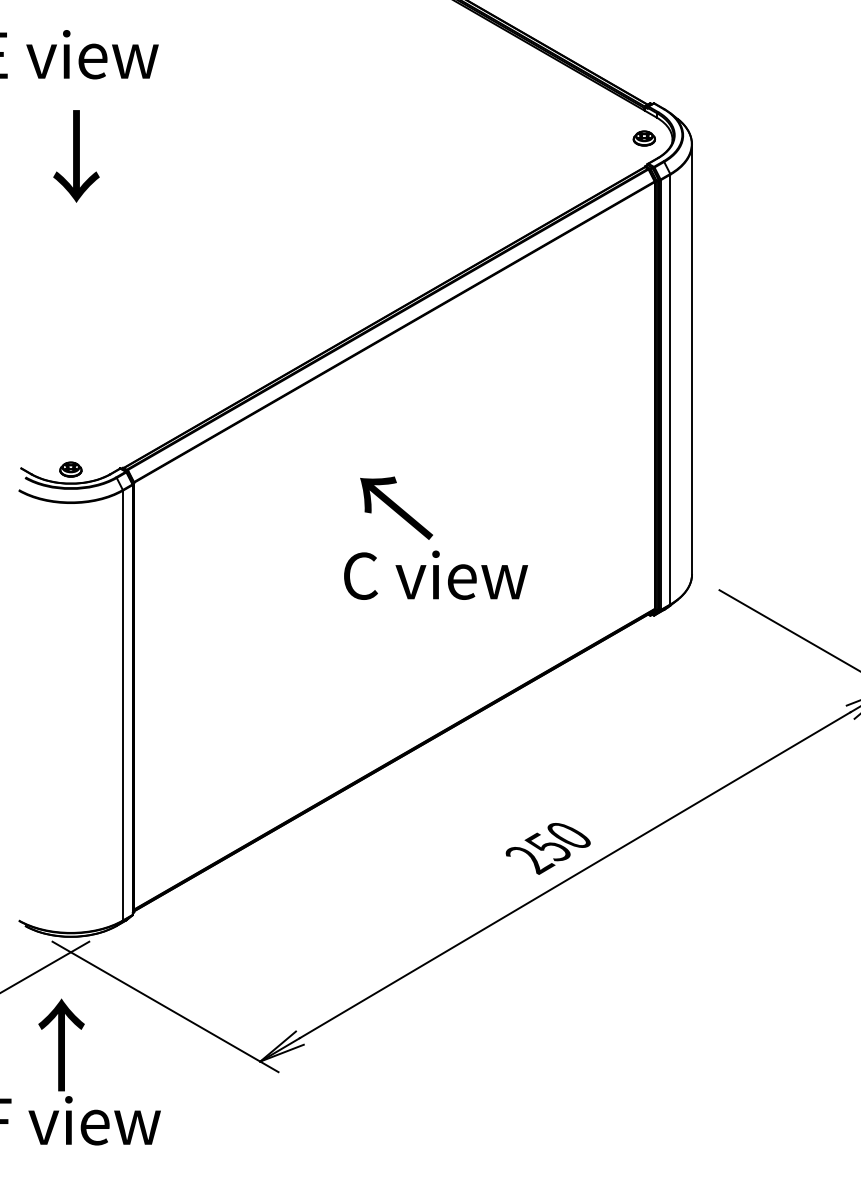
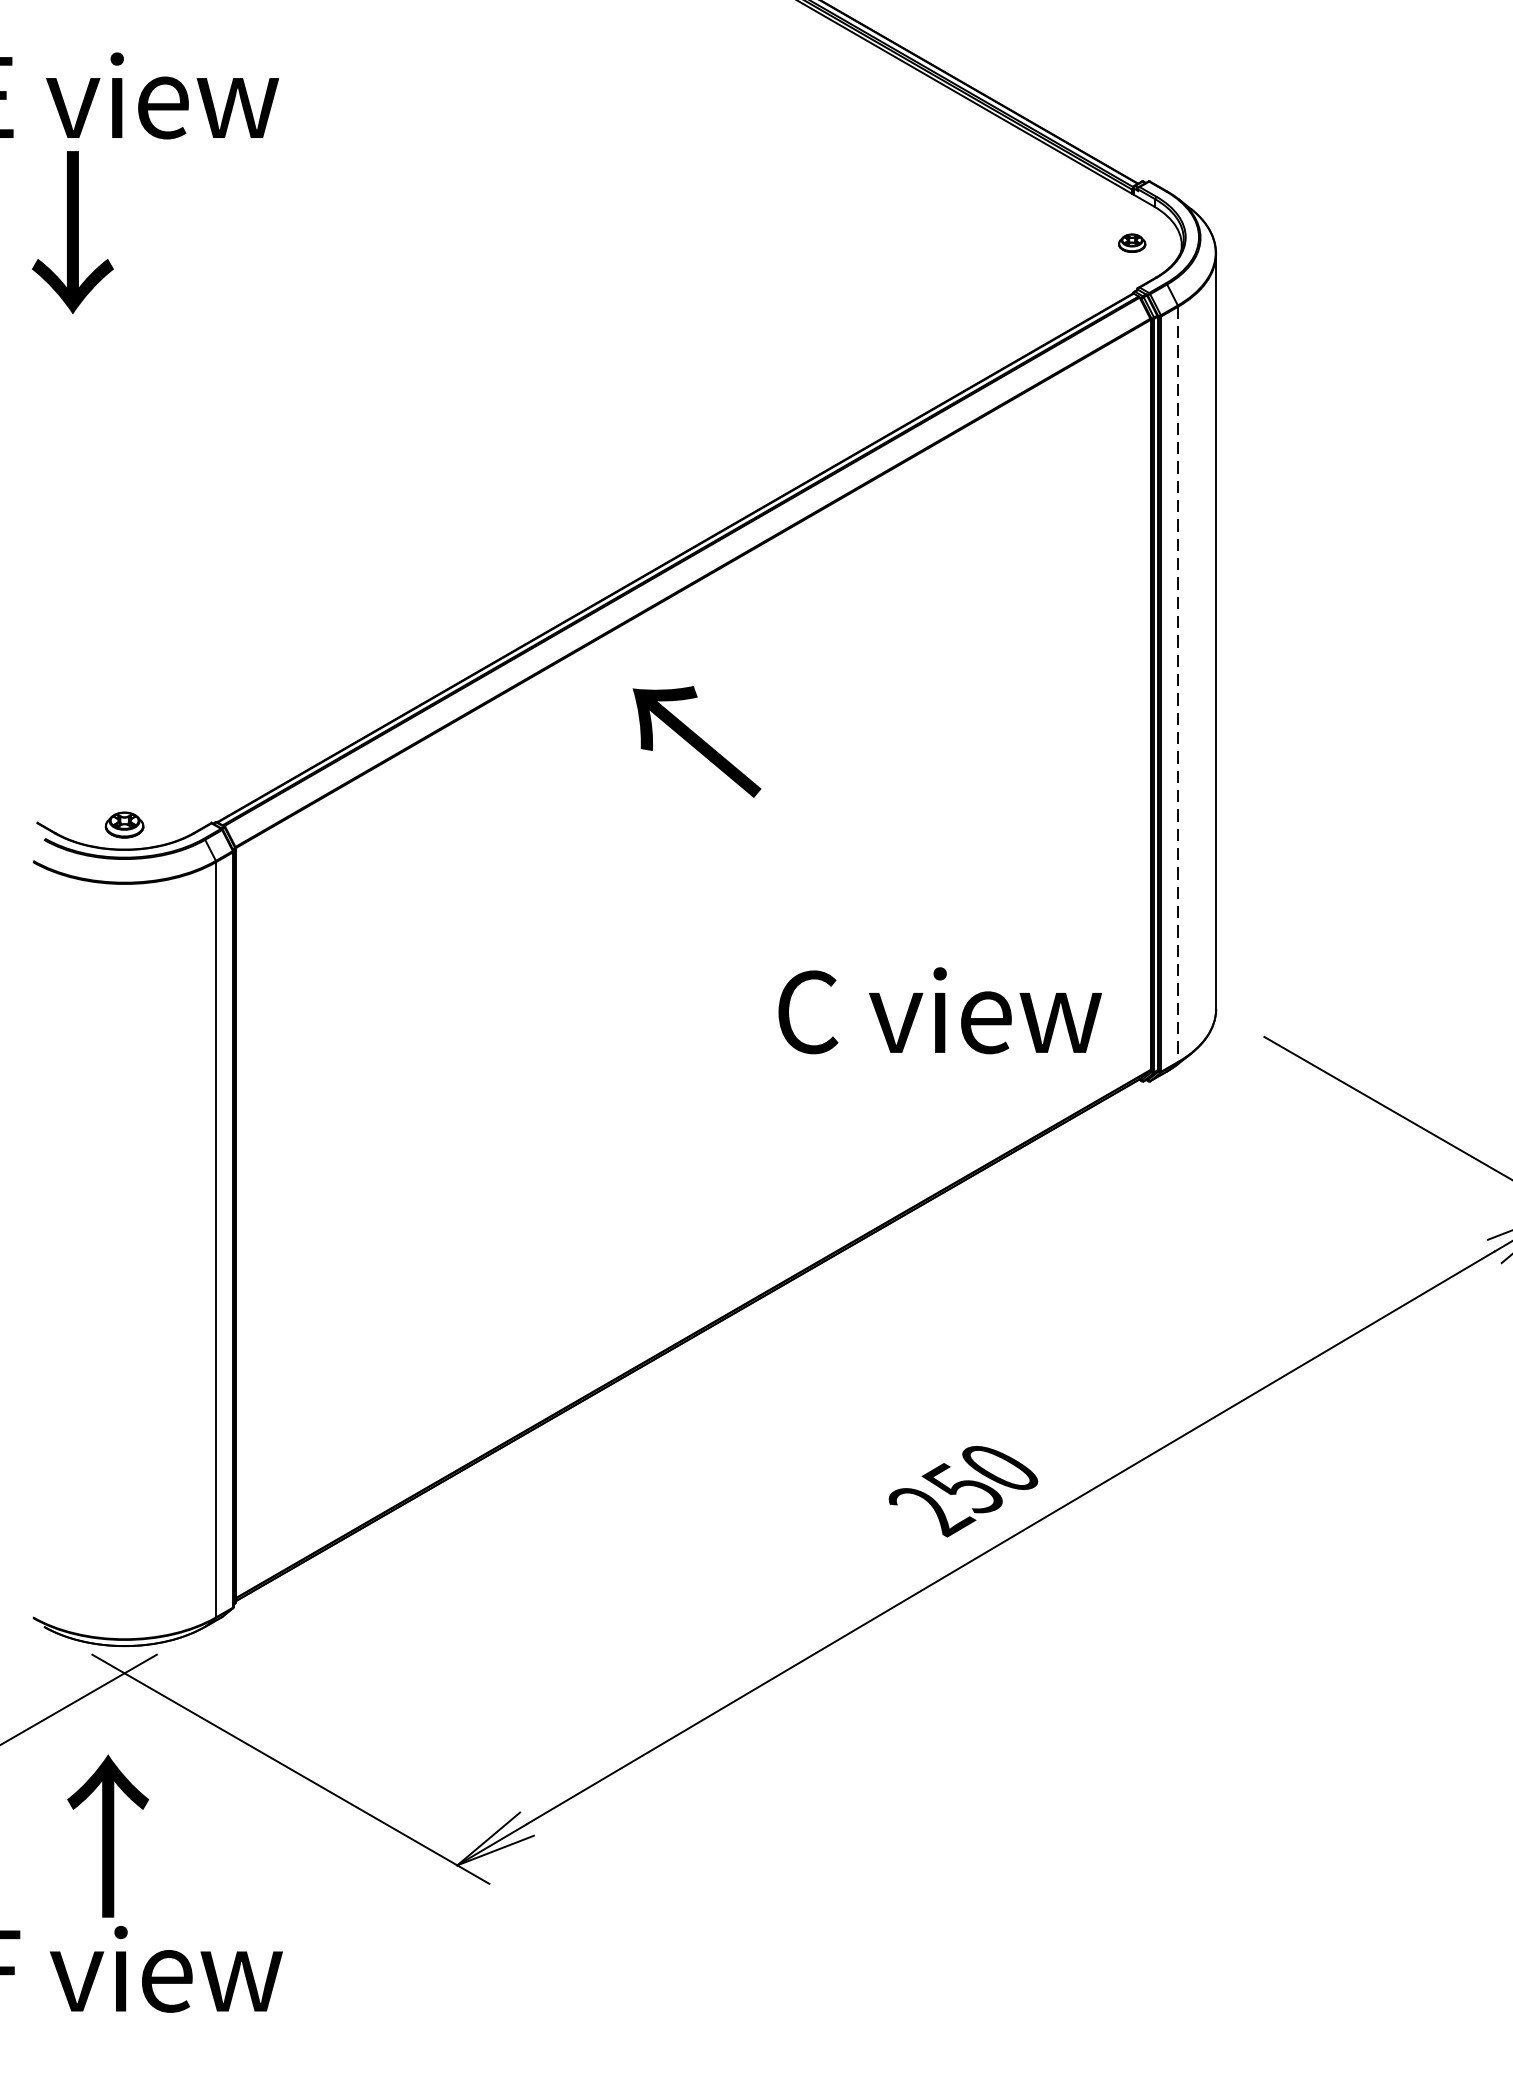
part: (643, 138) -> (1130, 243), size x0.7
text: (76, 156) -> (72, 232), moved
line: (670, 389) -> (1178, 684), solid -> dashed
text: (396, 507) -> (696, 740), moved
text: (435, 574) -> (939, 1009), moved

